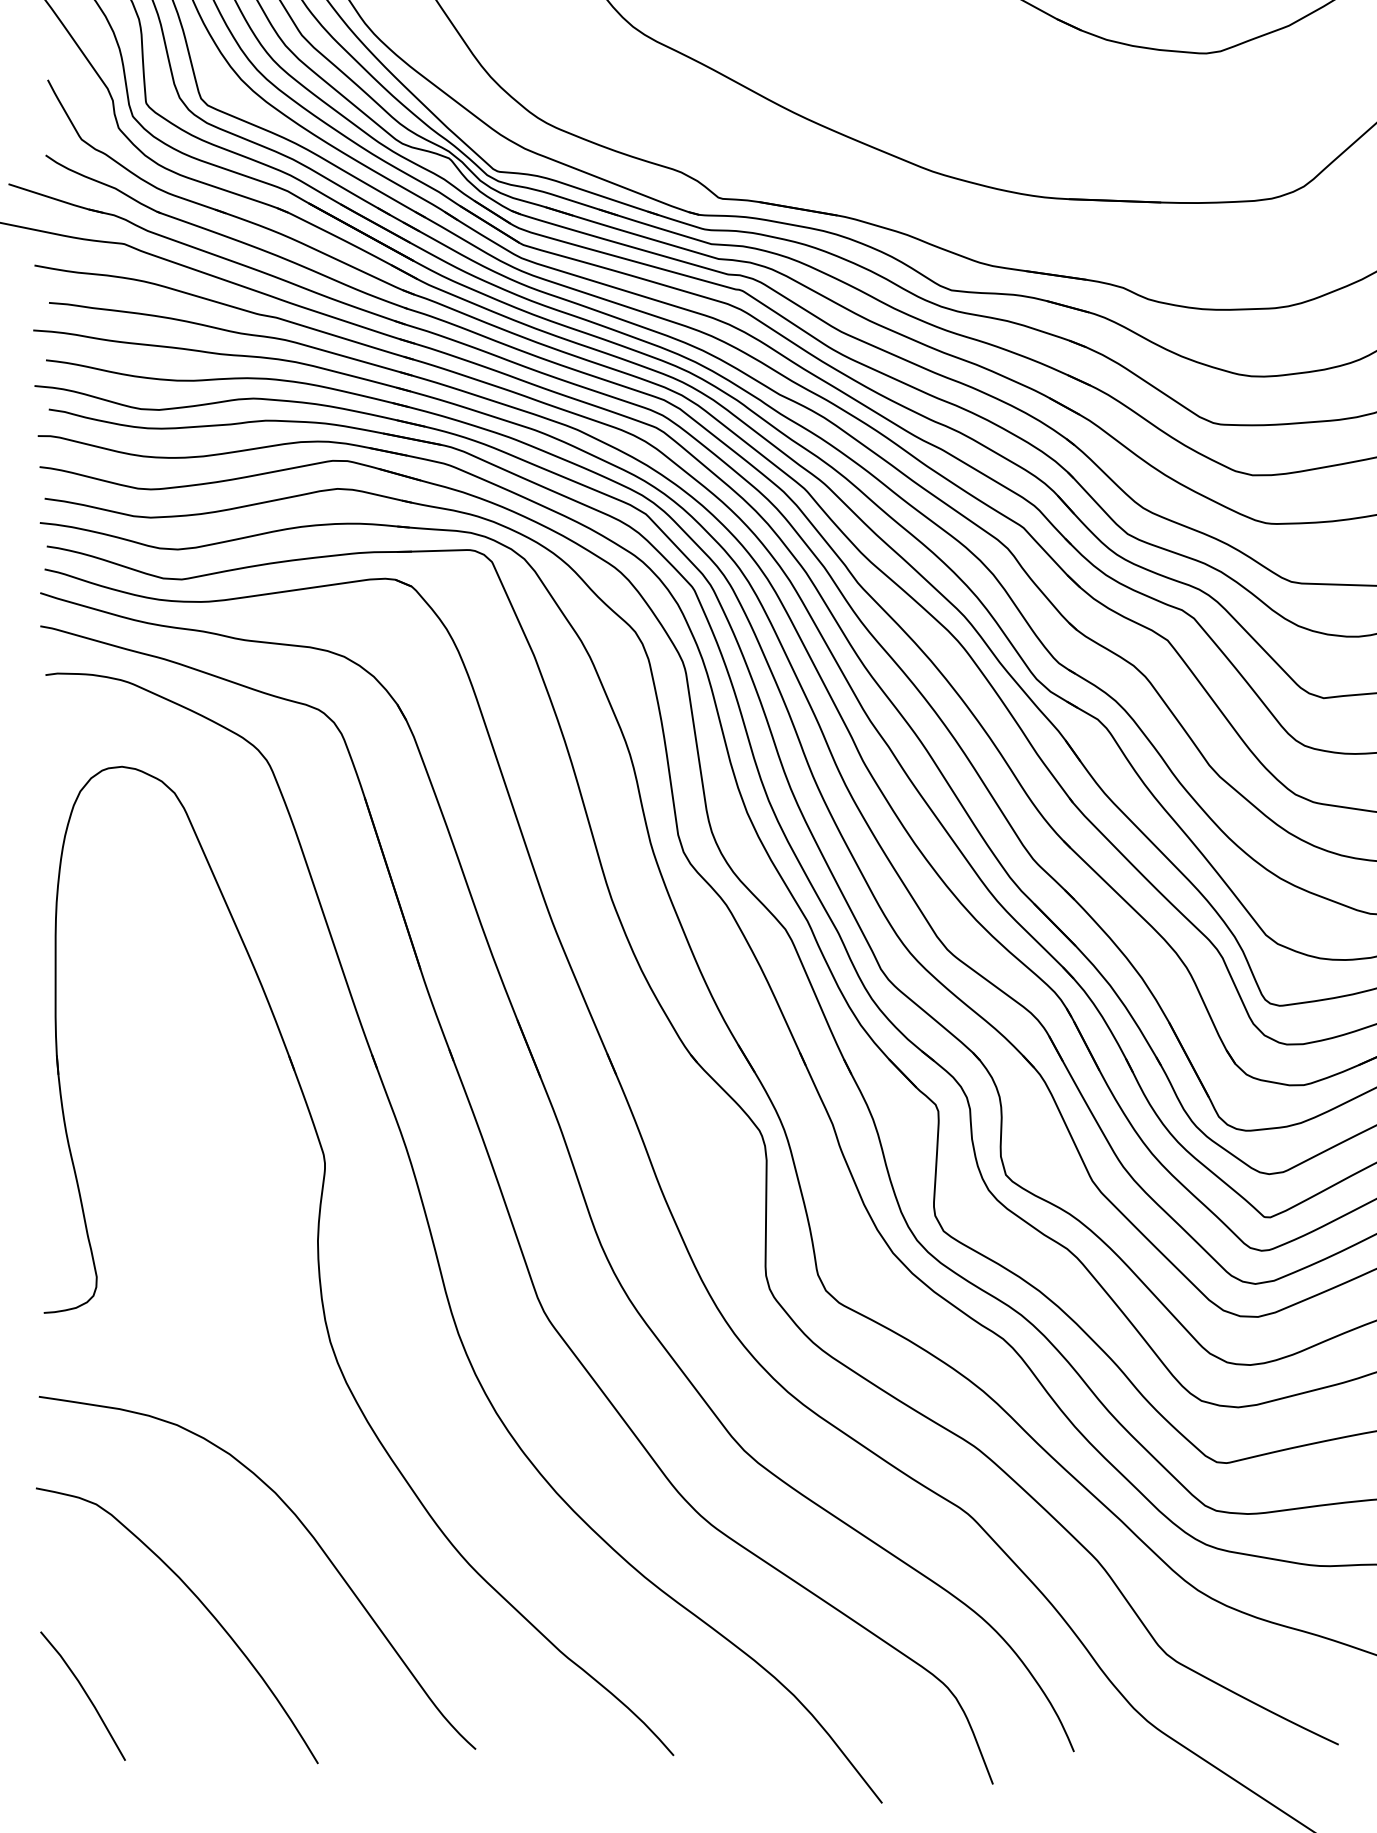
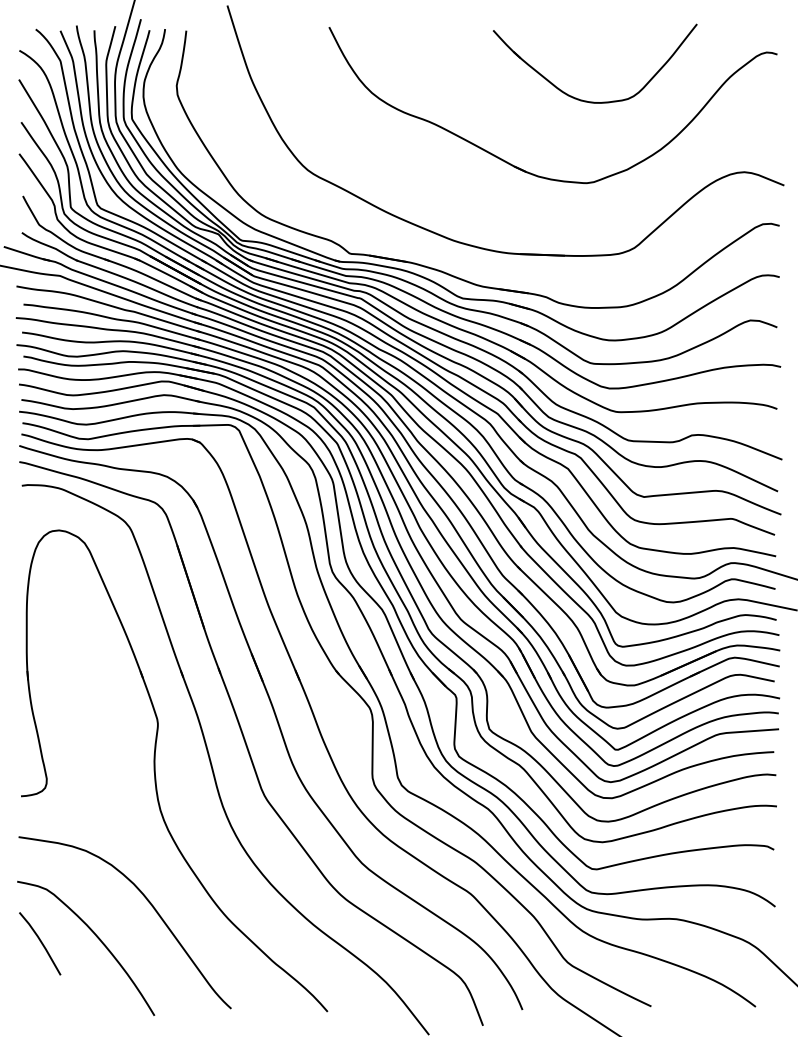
line: (83, 1693) -> (40, 942), moved

